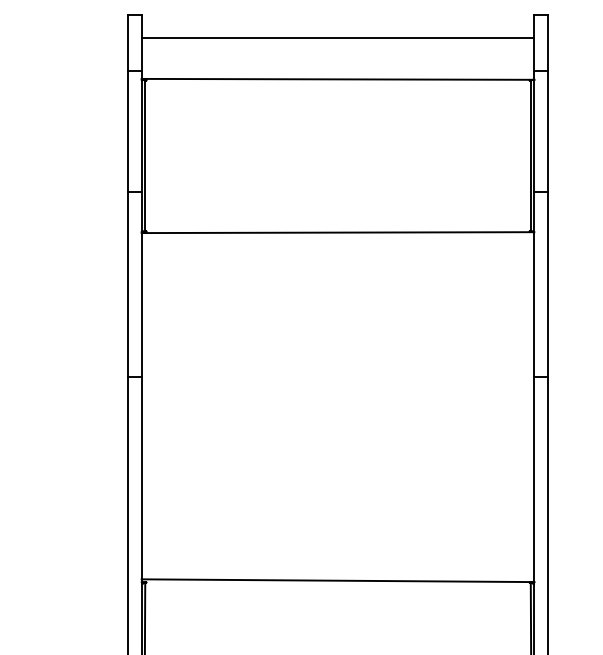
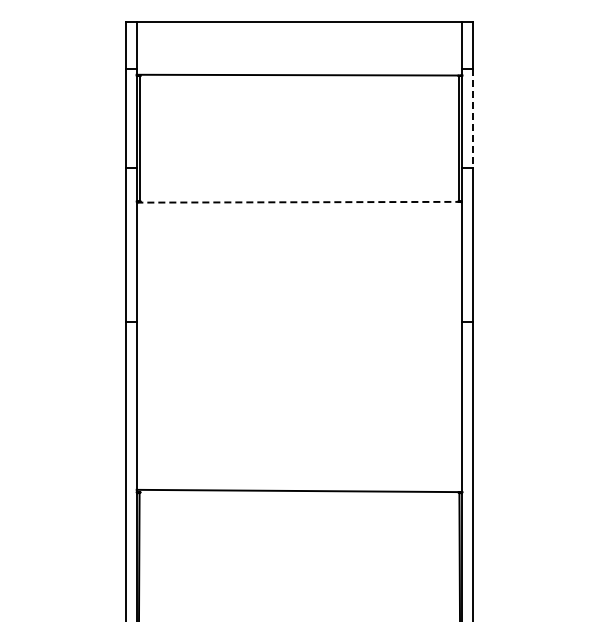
line: (338, 38) -> (299, 22), moved
line: (547, 131) -> (473, 118), solid -> dashed
line: (338, 232) -> (299, 202), solid -> dashed

